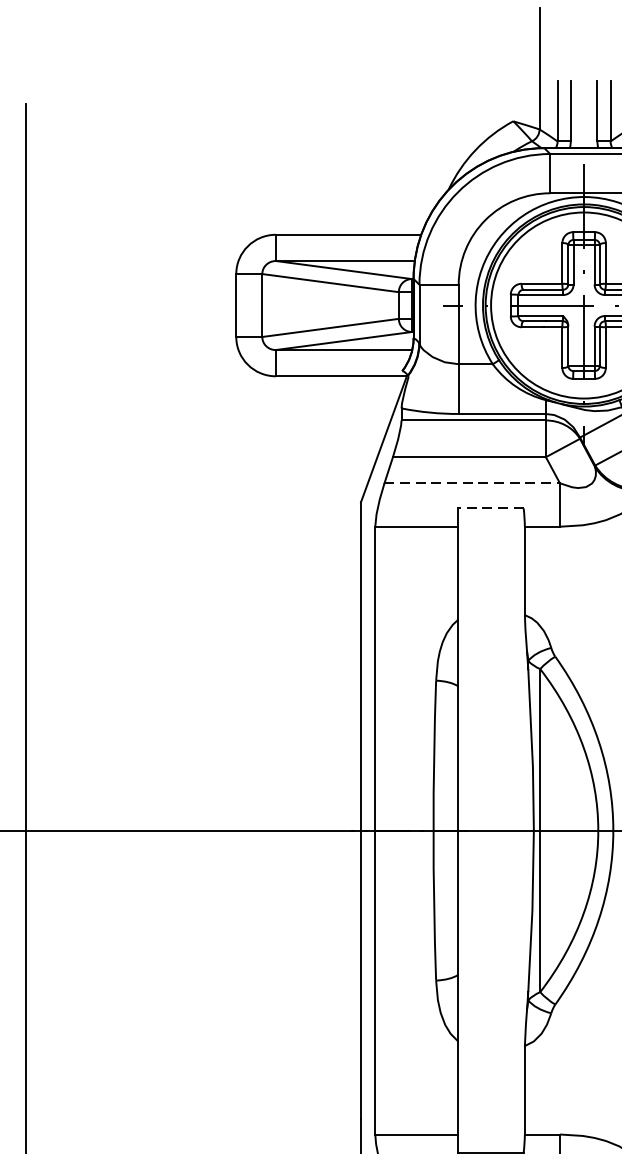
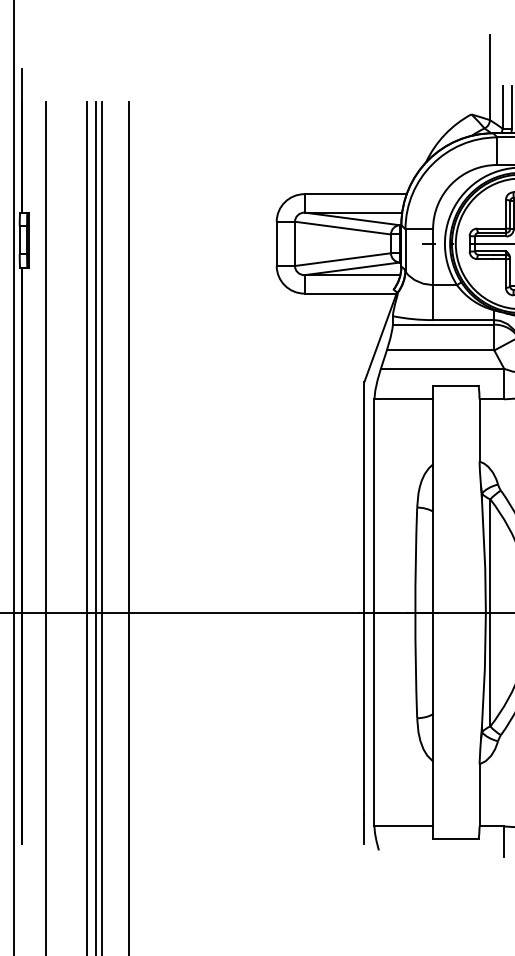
line: (472, 482) -> (442, 368), dashed -> solid
line: (490, 508) -> (455, 386), dashed -> solid

